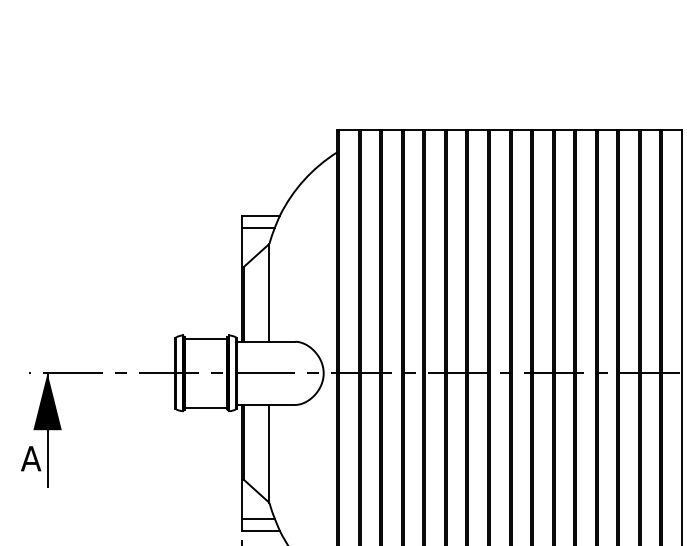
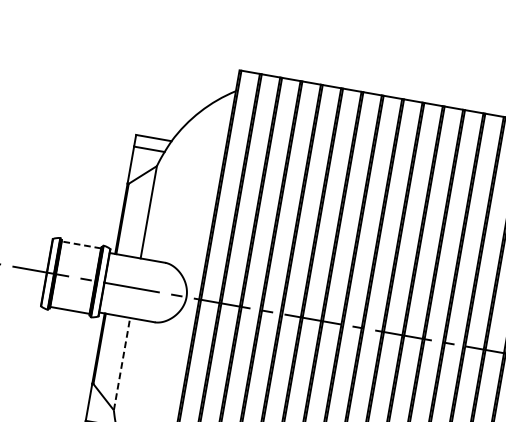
line: (206, 338) -> (81, 244), solid -> dashed
line: (269, 453) -> (122, 363), solid -> dashed

